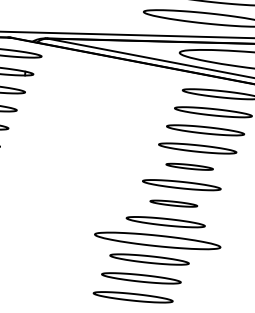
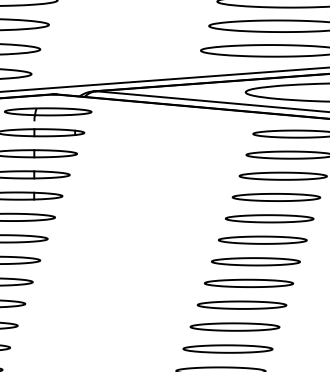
part: (189, 166) -> (269, 218), size x1.67
part: (173, 203) -> (255, 261), size x1.67
part: (157, 240) -> (241, 304), size x0.62

